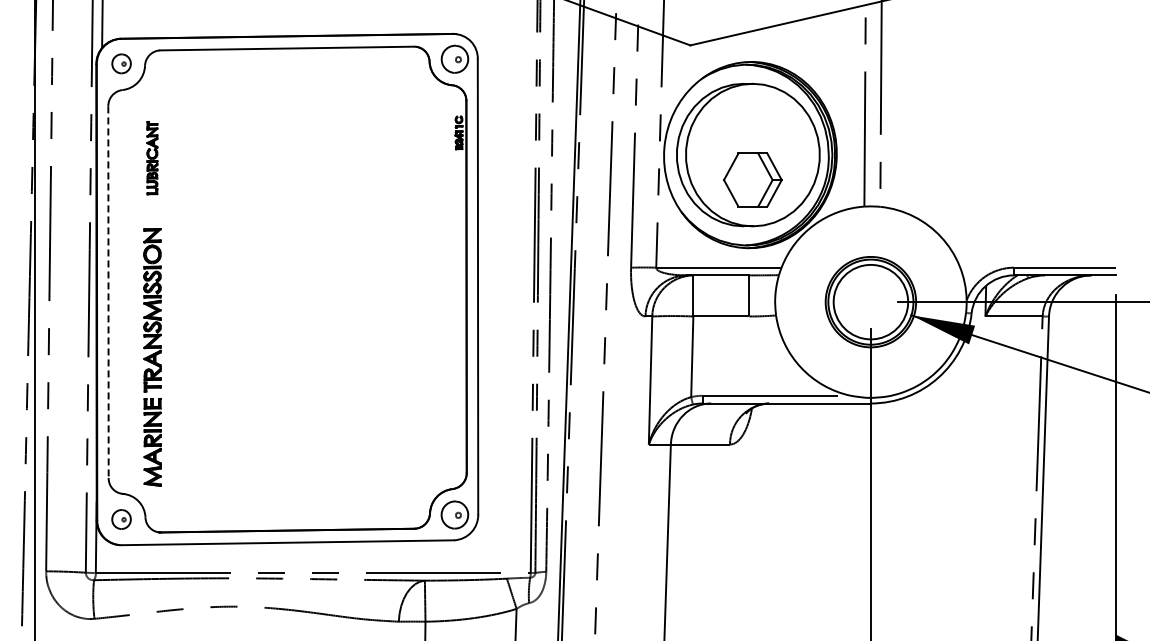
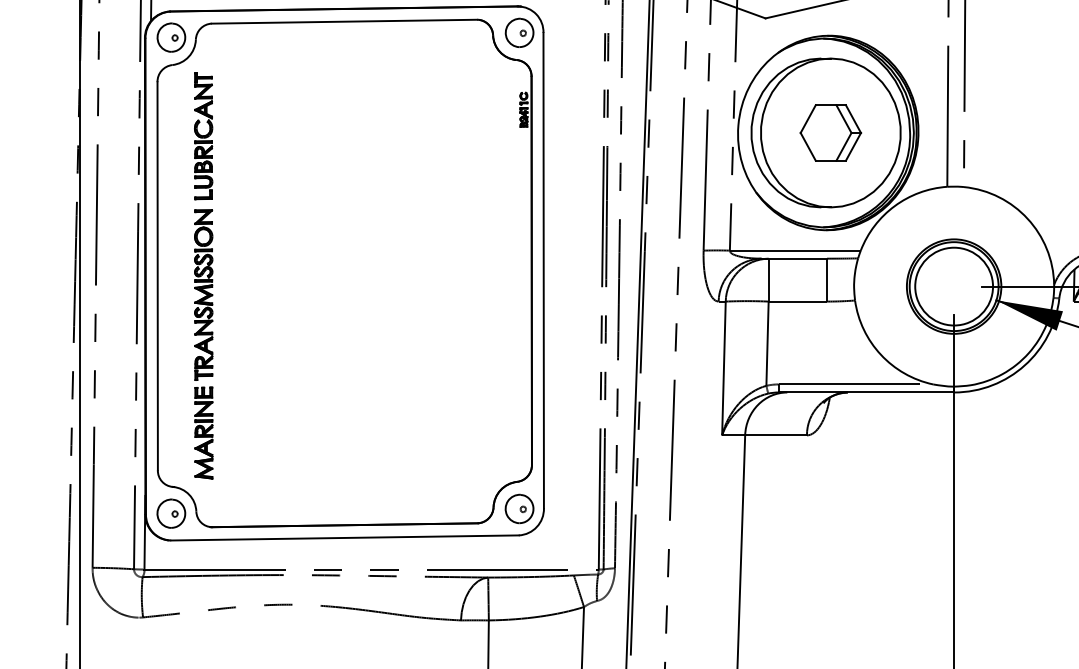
part: (121, 63) -> (171, 37), size x1.43
part: (152, 157) -> (203, 135), size x1.67
part: (752, 179) -> (830, 132), moved
line: (108, 292) -> (157, 276), dashed -> solid
part: (121, 519) -> (171, 513), size x1.43

